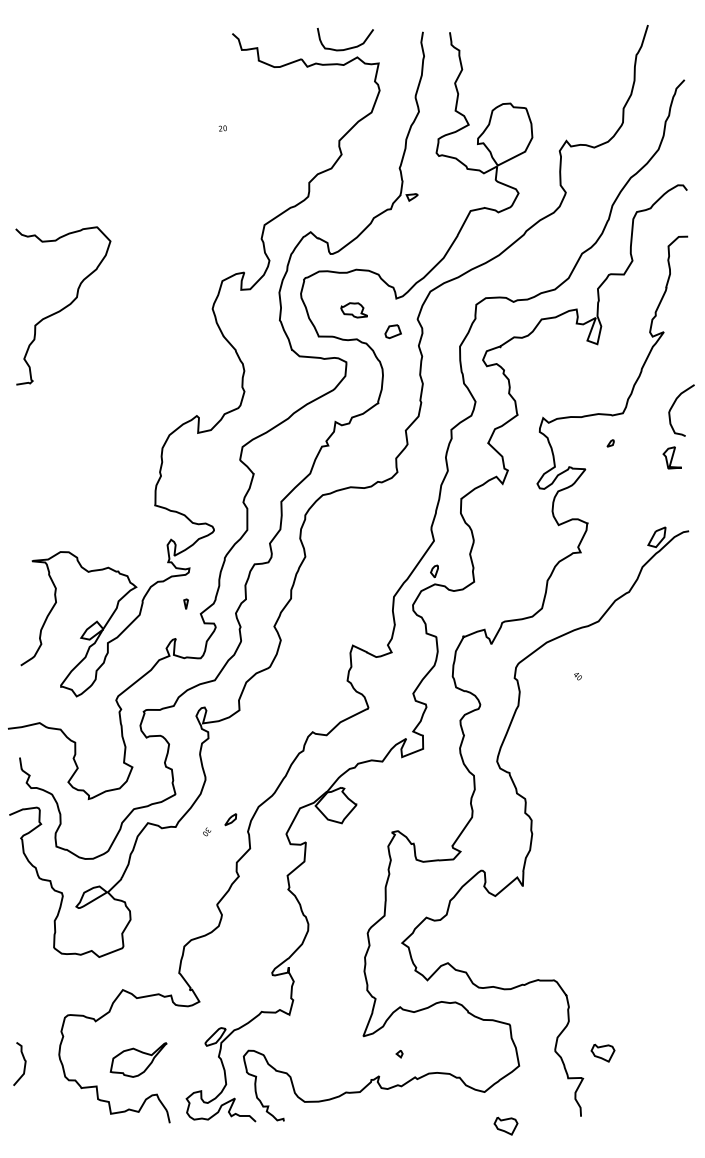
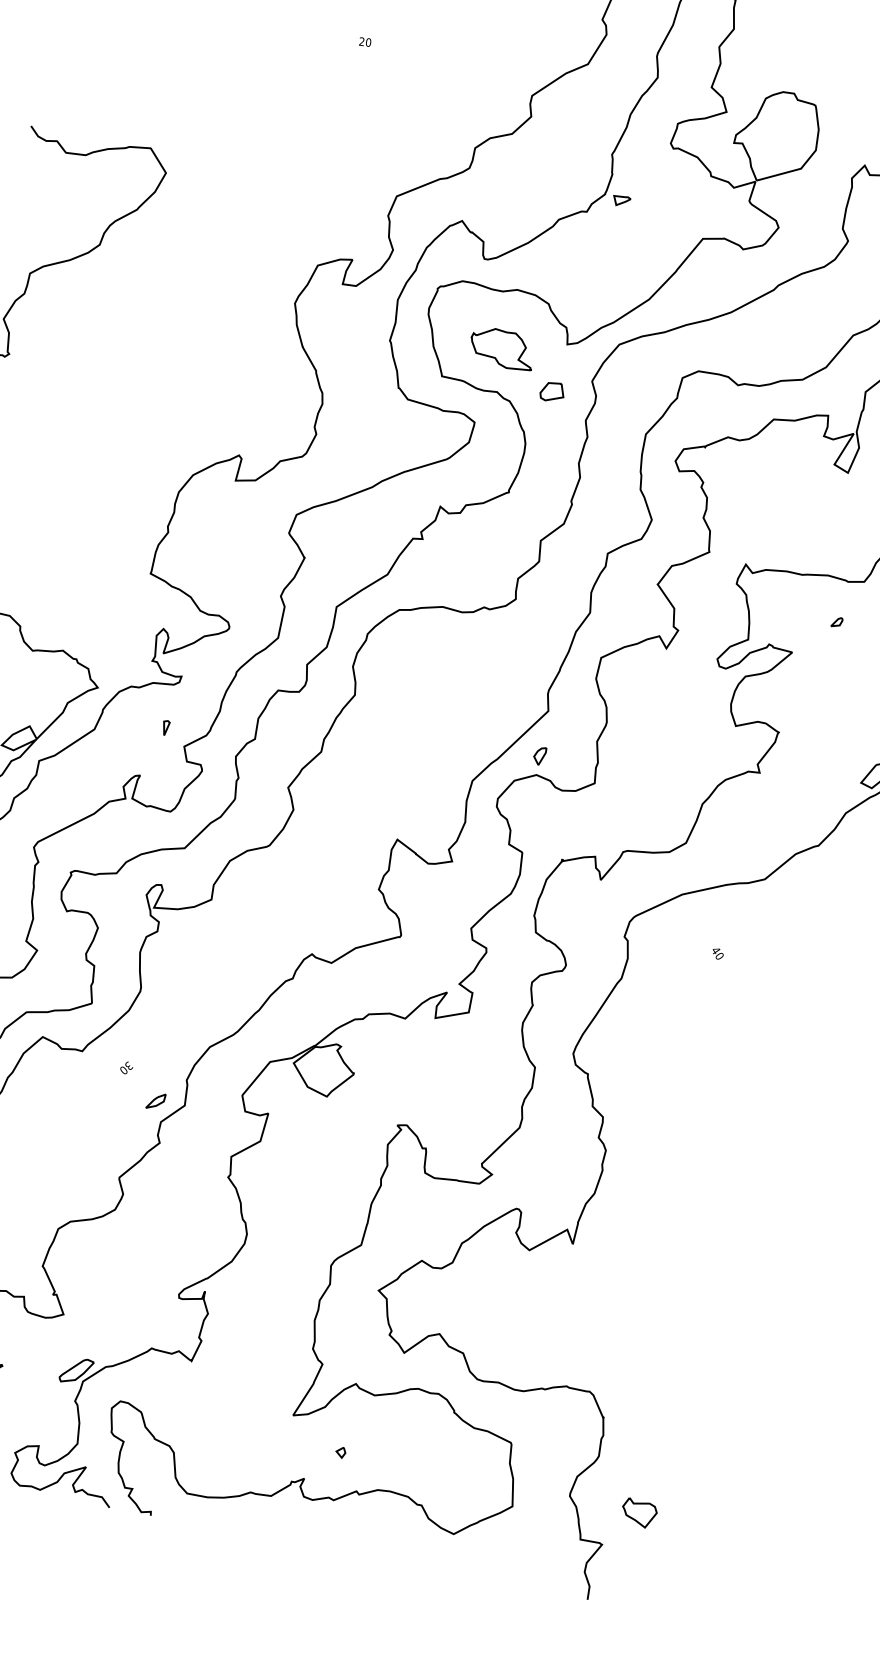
part: (353, 310) -> (500, 348), size x1.67
part: (230, 819) -> (155, 1100), moved
part: (505, 1125) -> (474, 1589), removed

